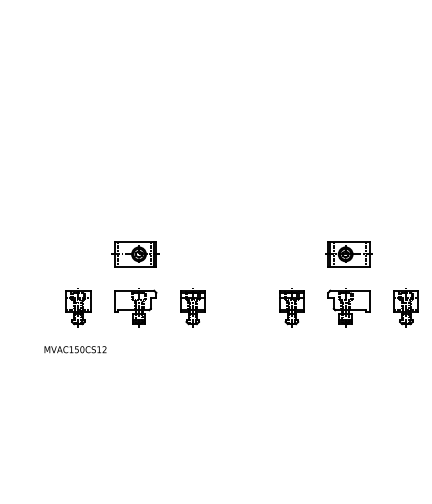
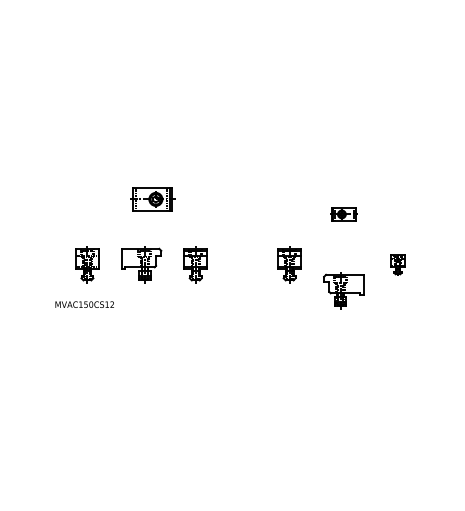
part: (135, 254) -> (152, 199), moved
part: (348, 254) -> (343, 214), size x0.6
part: (348, 307) -> (343, 290), moved
part: (405, 307) -> (397, 264), size x0.6

